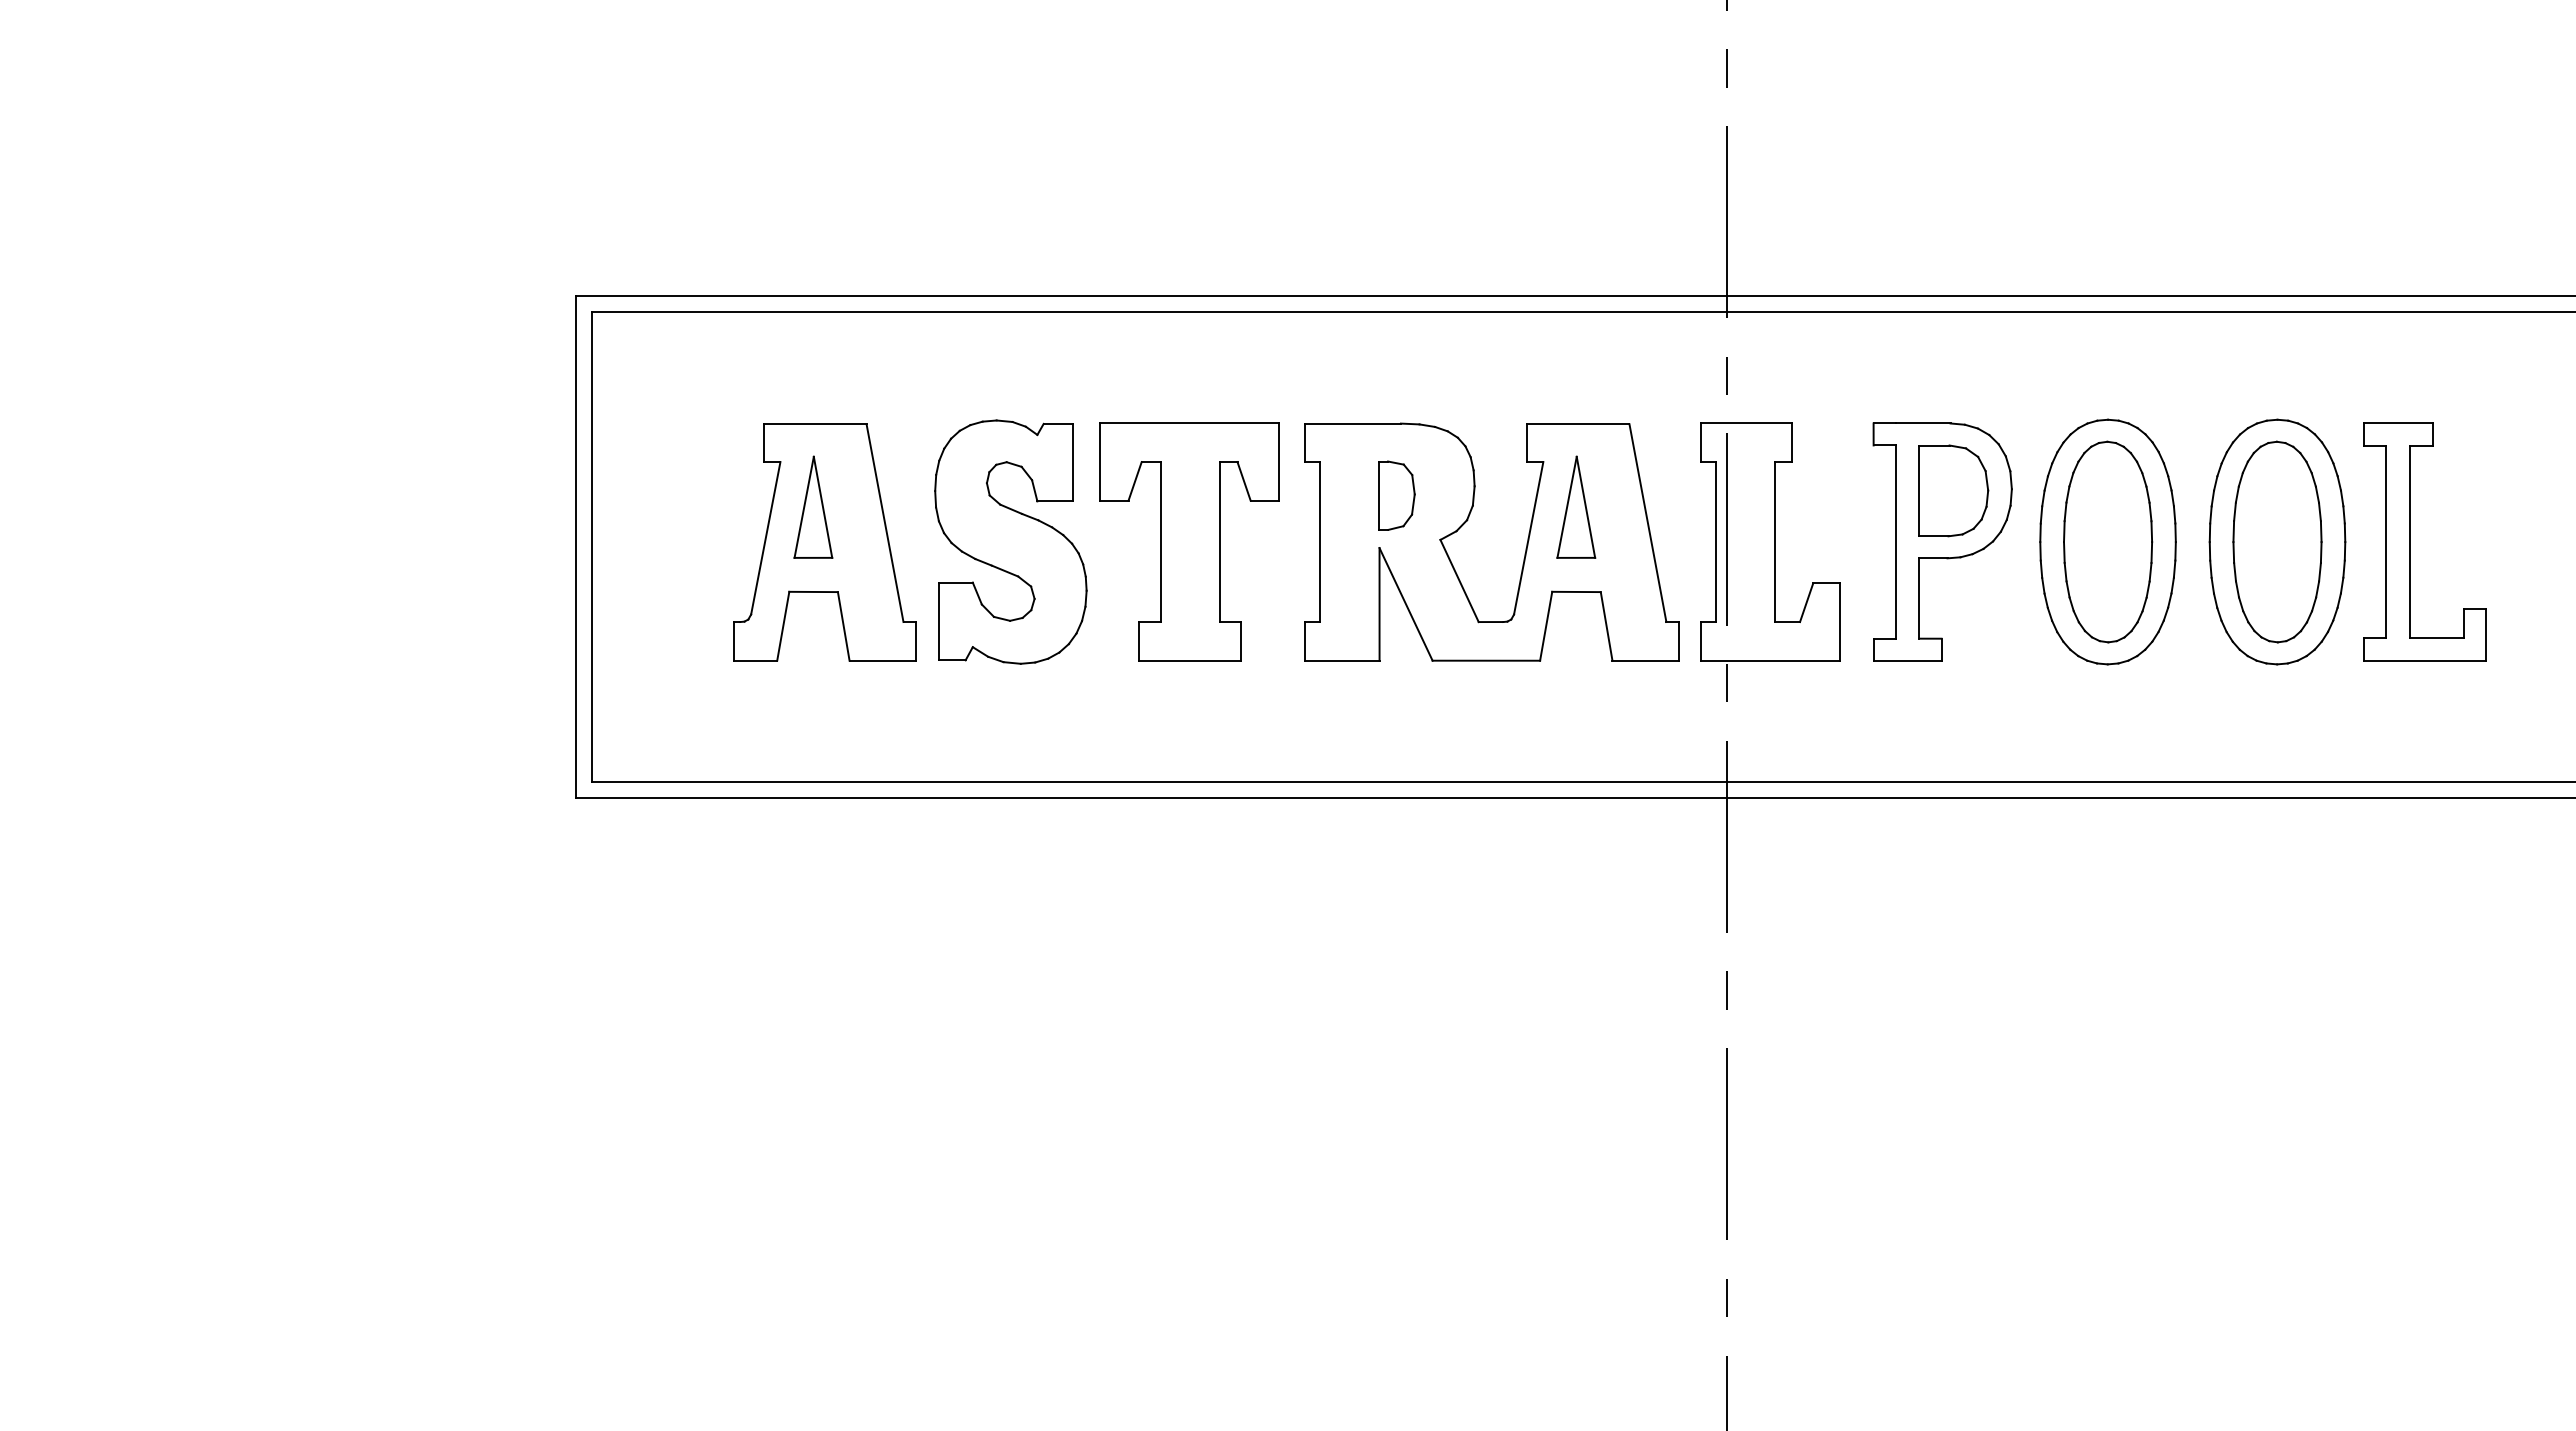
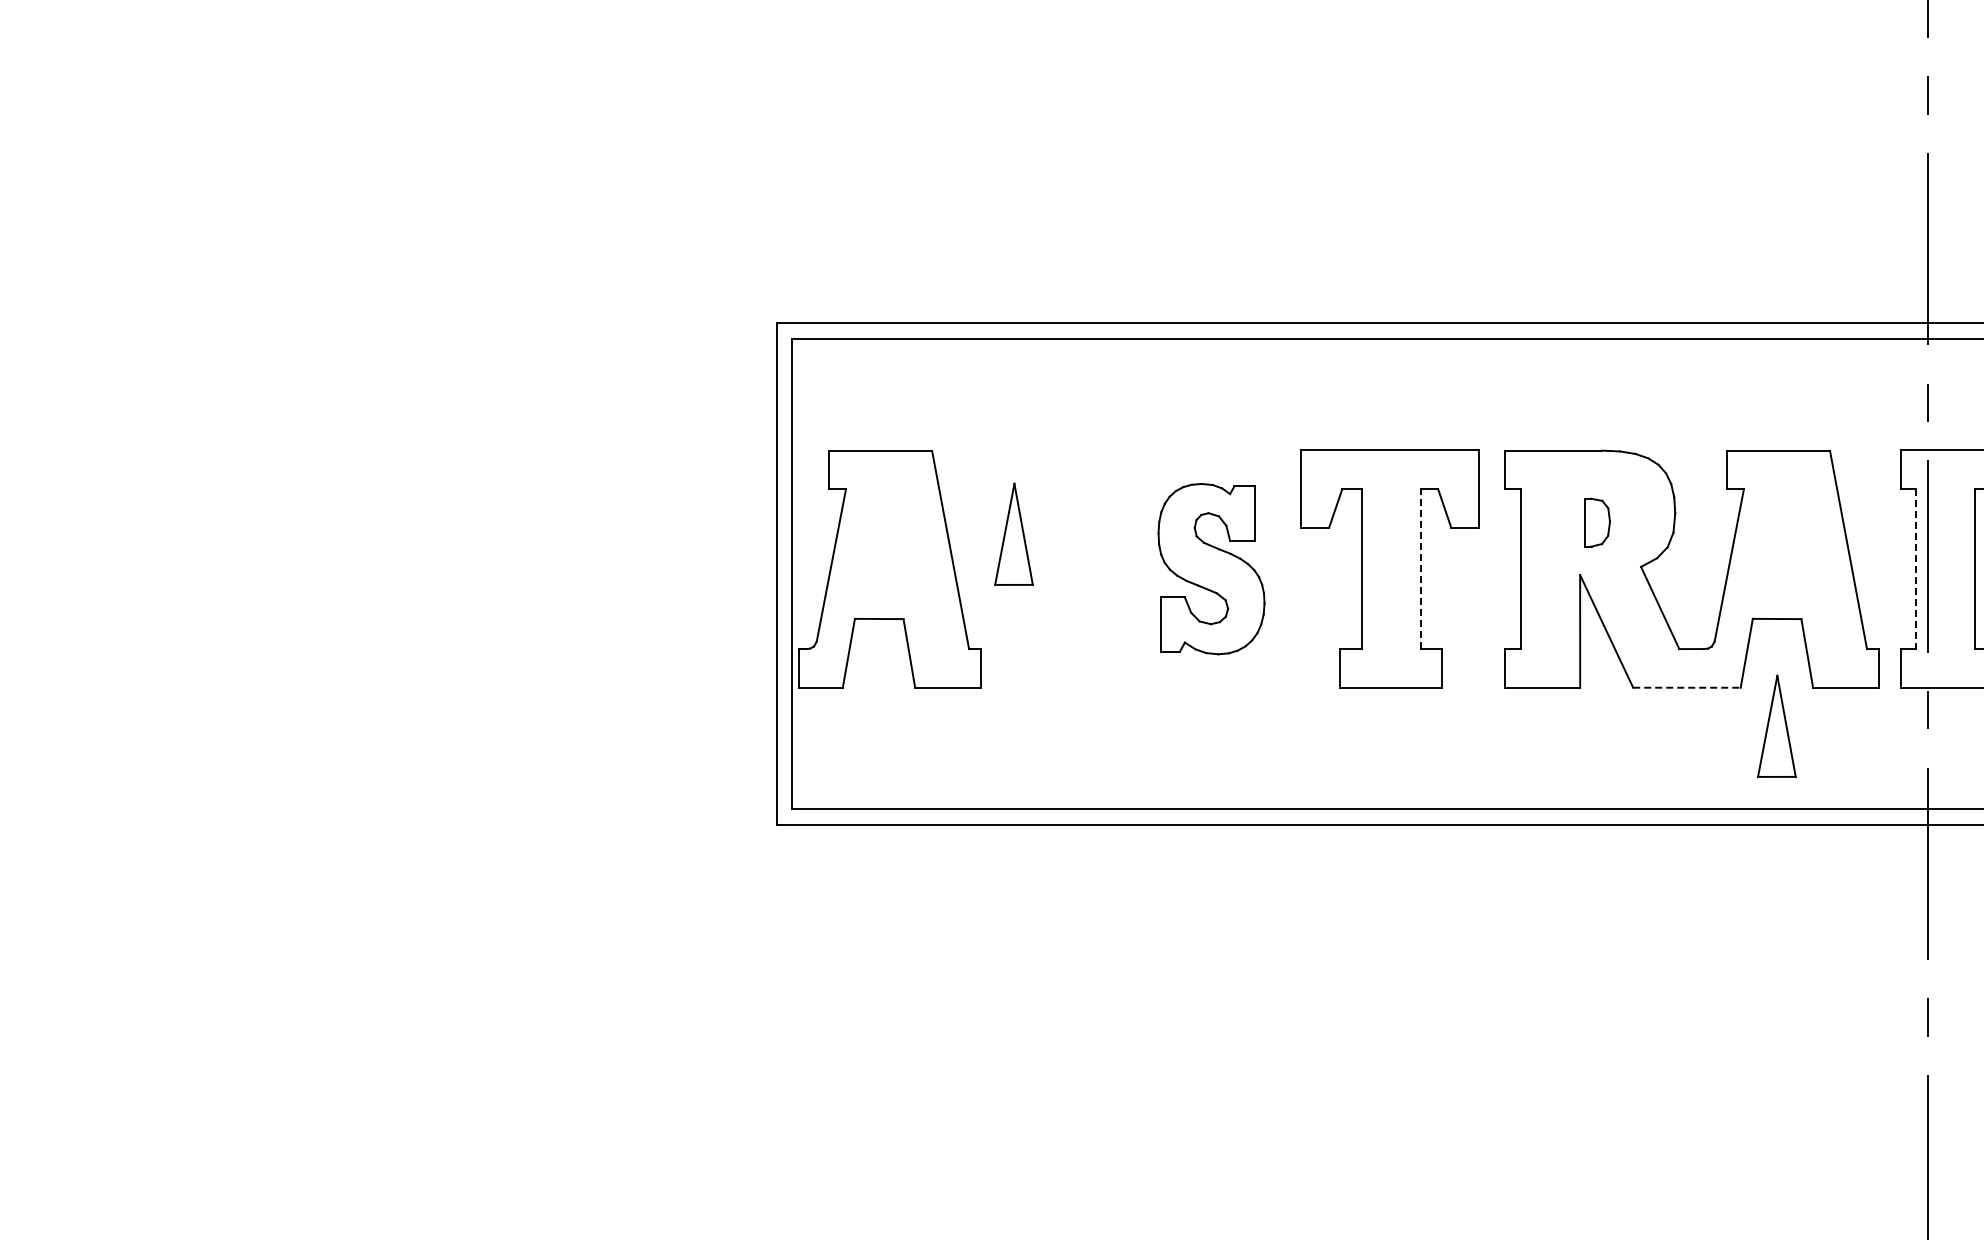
part: (1396, 495) -> (1597, 522), size x0.7
part: (1576, 506) -> (1777, 725), moved
part: (1010, 541) -> (1211, 568), size x0.7
part: (824, 542) -> (890, 569), moved
line: (1219, 542) -> (1420, 569), solid -> dashed
line: (1715, 542) -> (1916, 569), solid -> dashed
line: (1486, 660) -> (1687, 687), solid -> dashed

